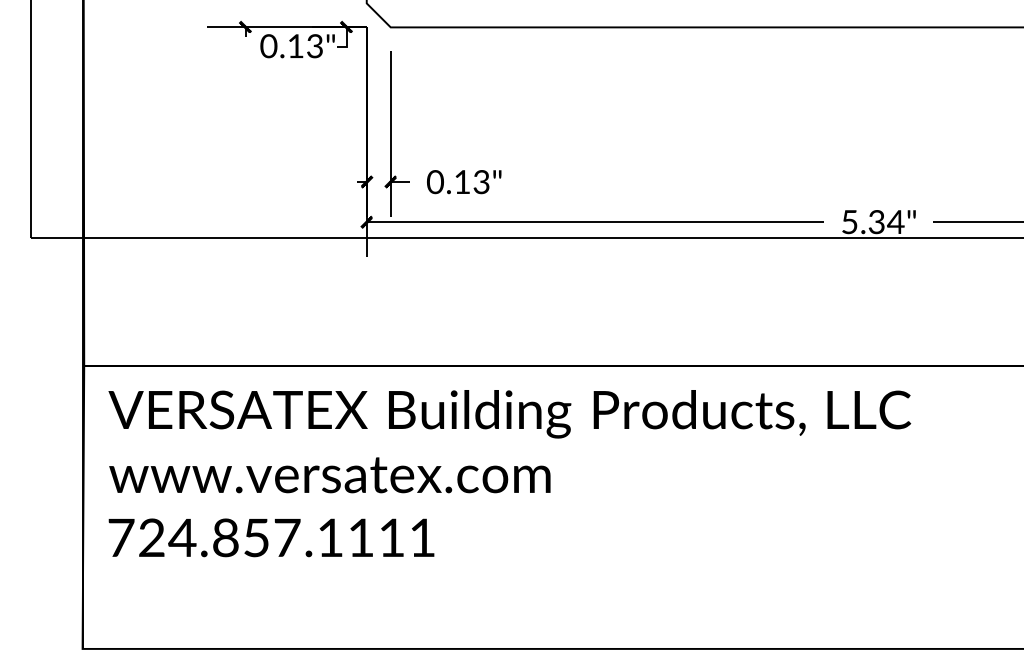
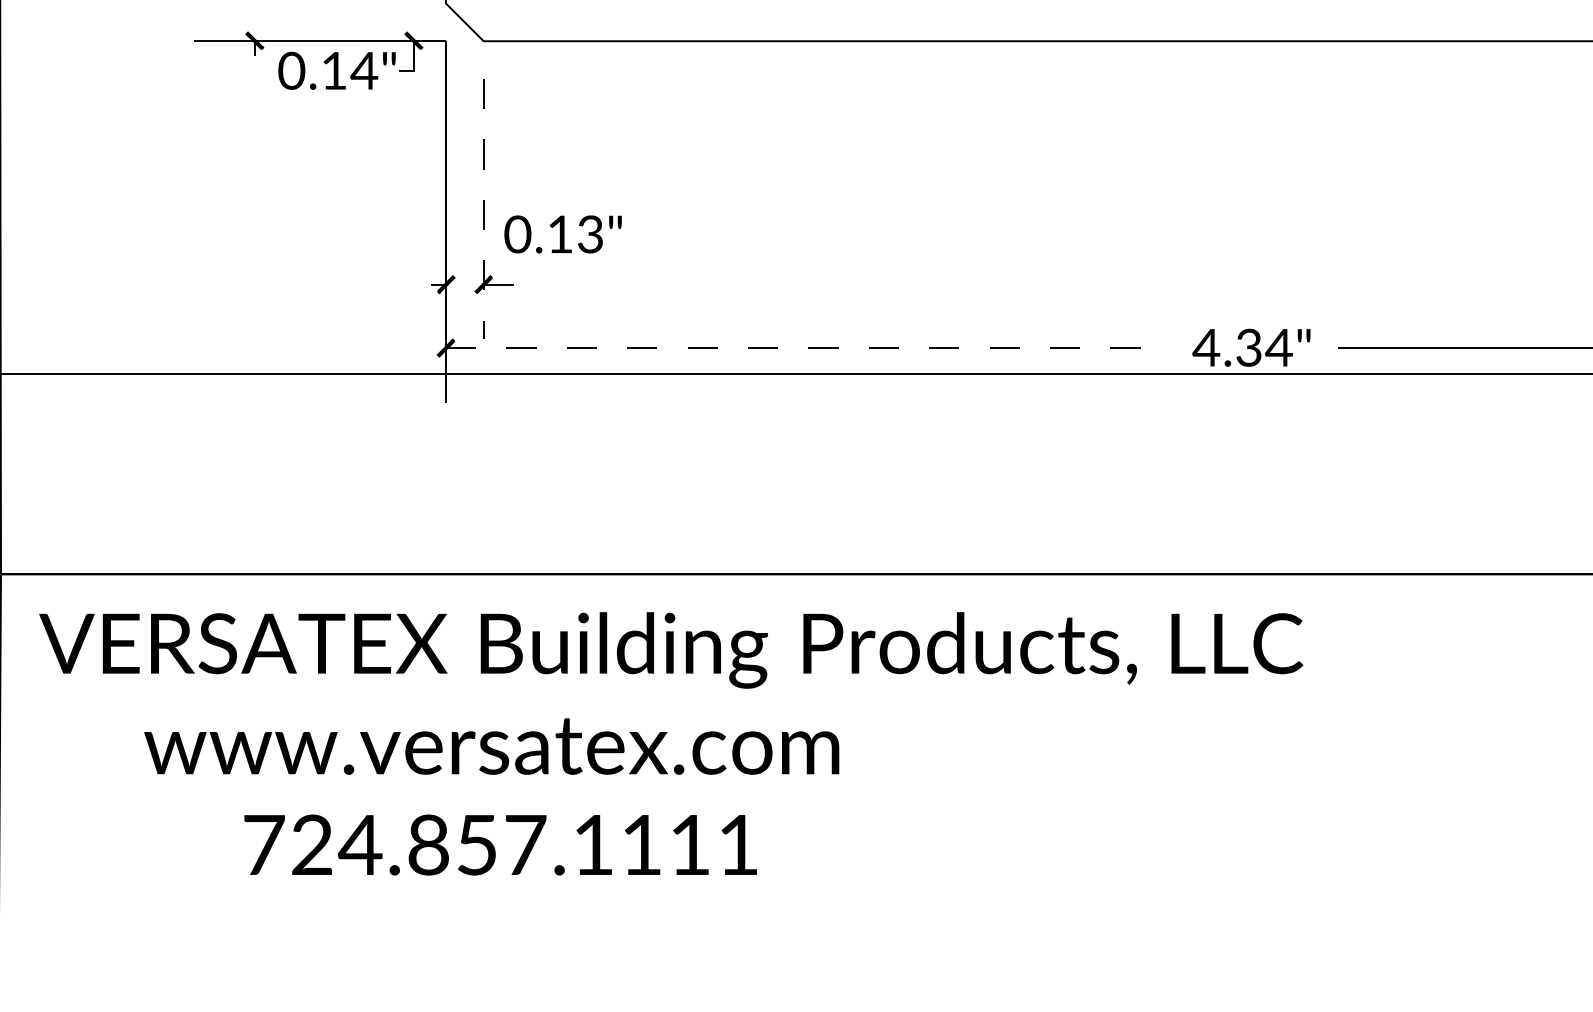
text: (314, 46) -> (363, 71), 0.13" -> 0.14"
line: (390, 134) -> (483, 209), solid -> dashed
text: (464, 182) -> (563, 235), moved
line: (595, 222) -> (806, 348), solid -> dashed
text: (849, 222) -> (1206, 348), 5.34" -> 4.34"
text: (329, 475) -> (491, 746), moved
text: (271, 537) -> (500, 844), moved

